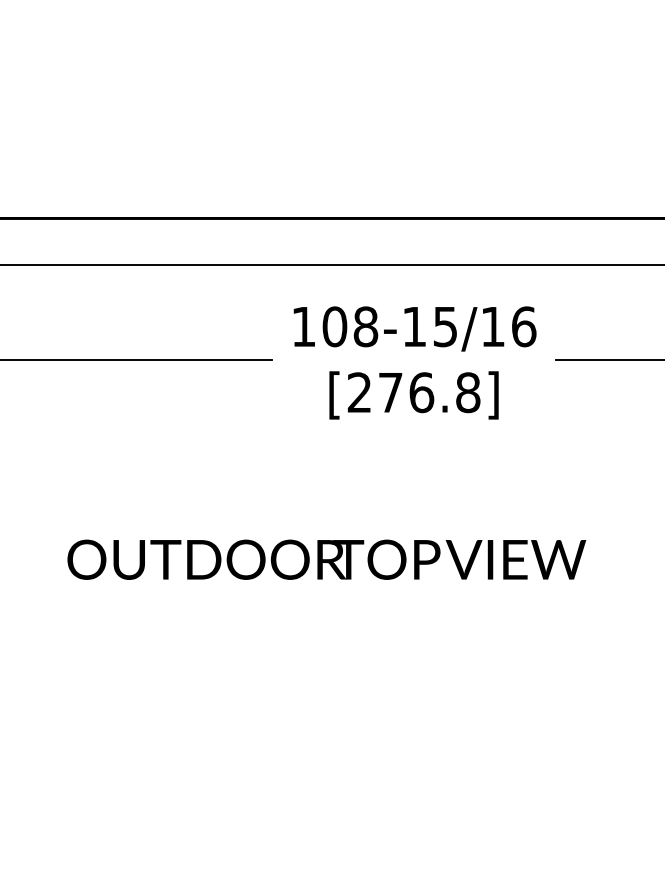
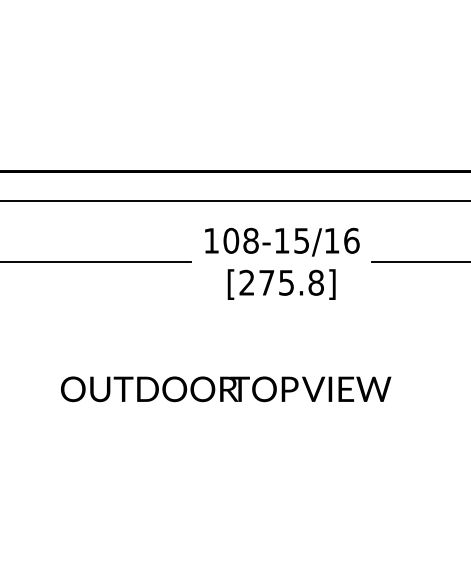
text: (421, 392) -> (286, 282), [276.8] -> [275.8]

